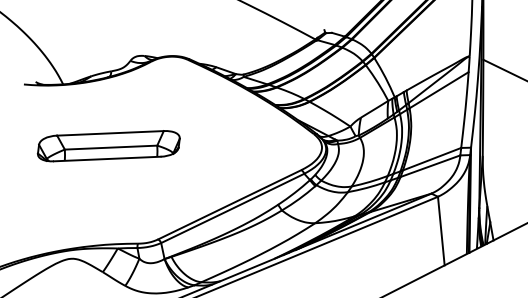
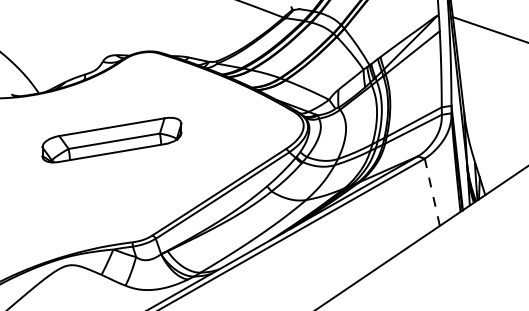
part: (108, 146) -> (111, 140), moved
line: (441, 230) -> (432, 191), solid -> dashed

